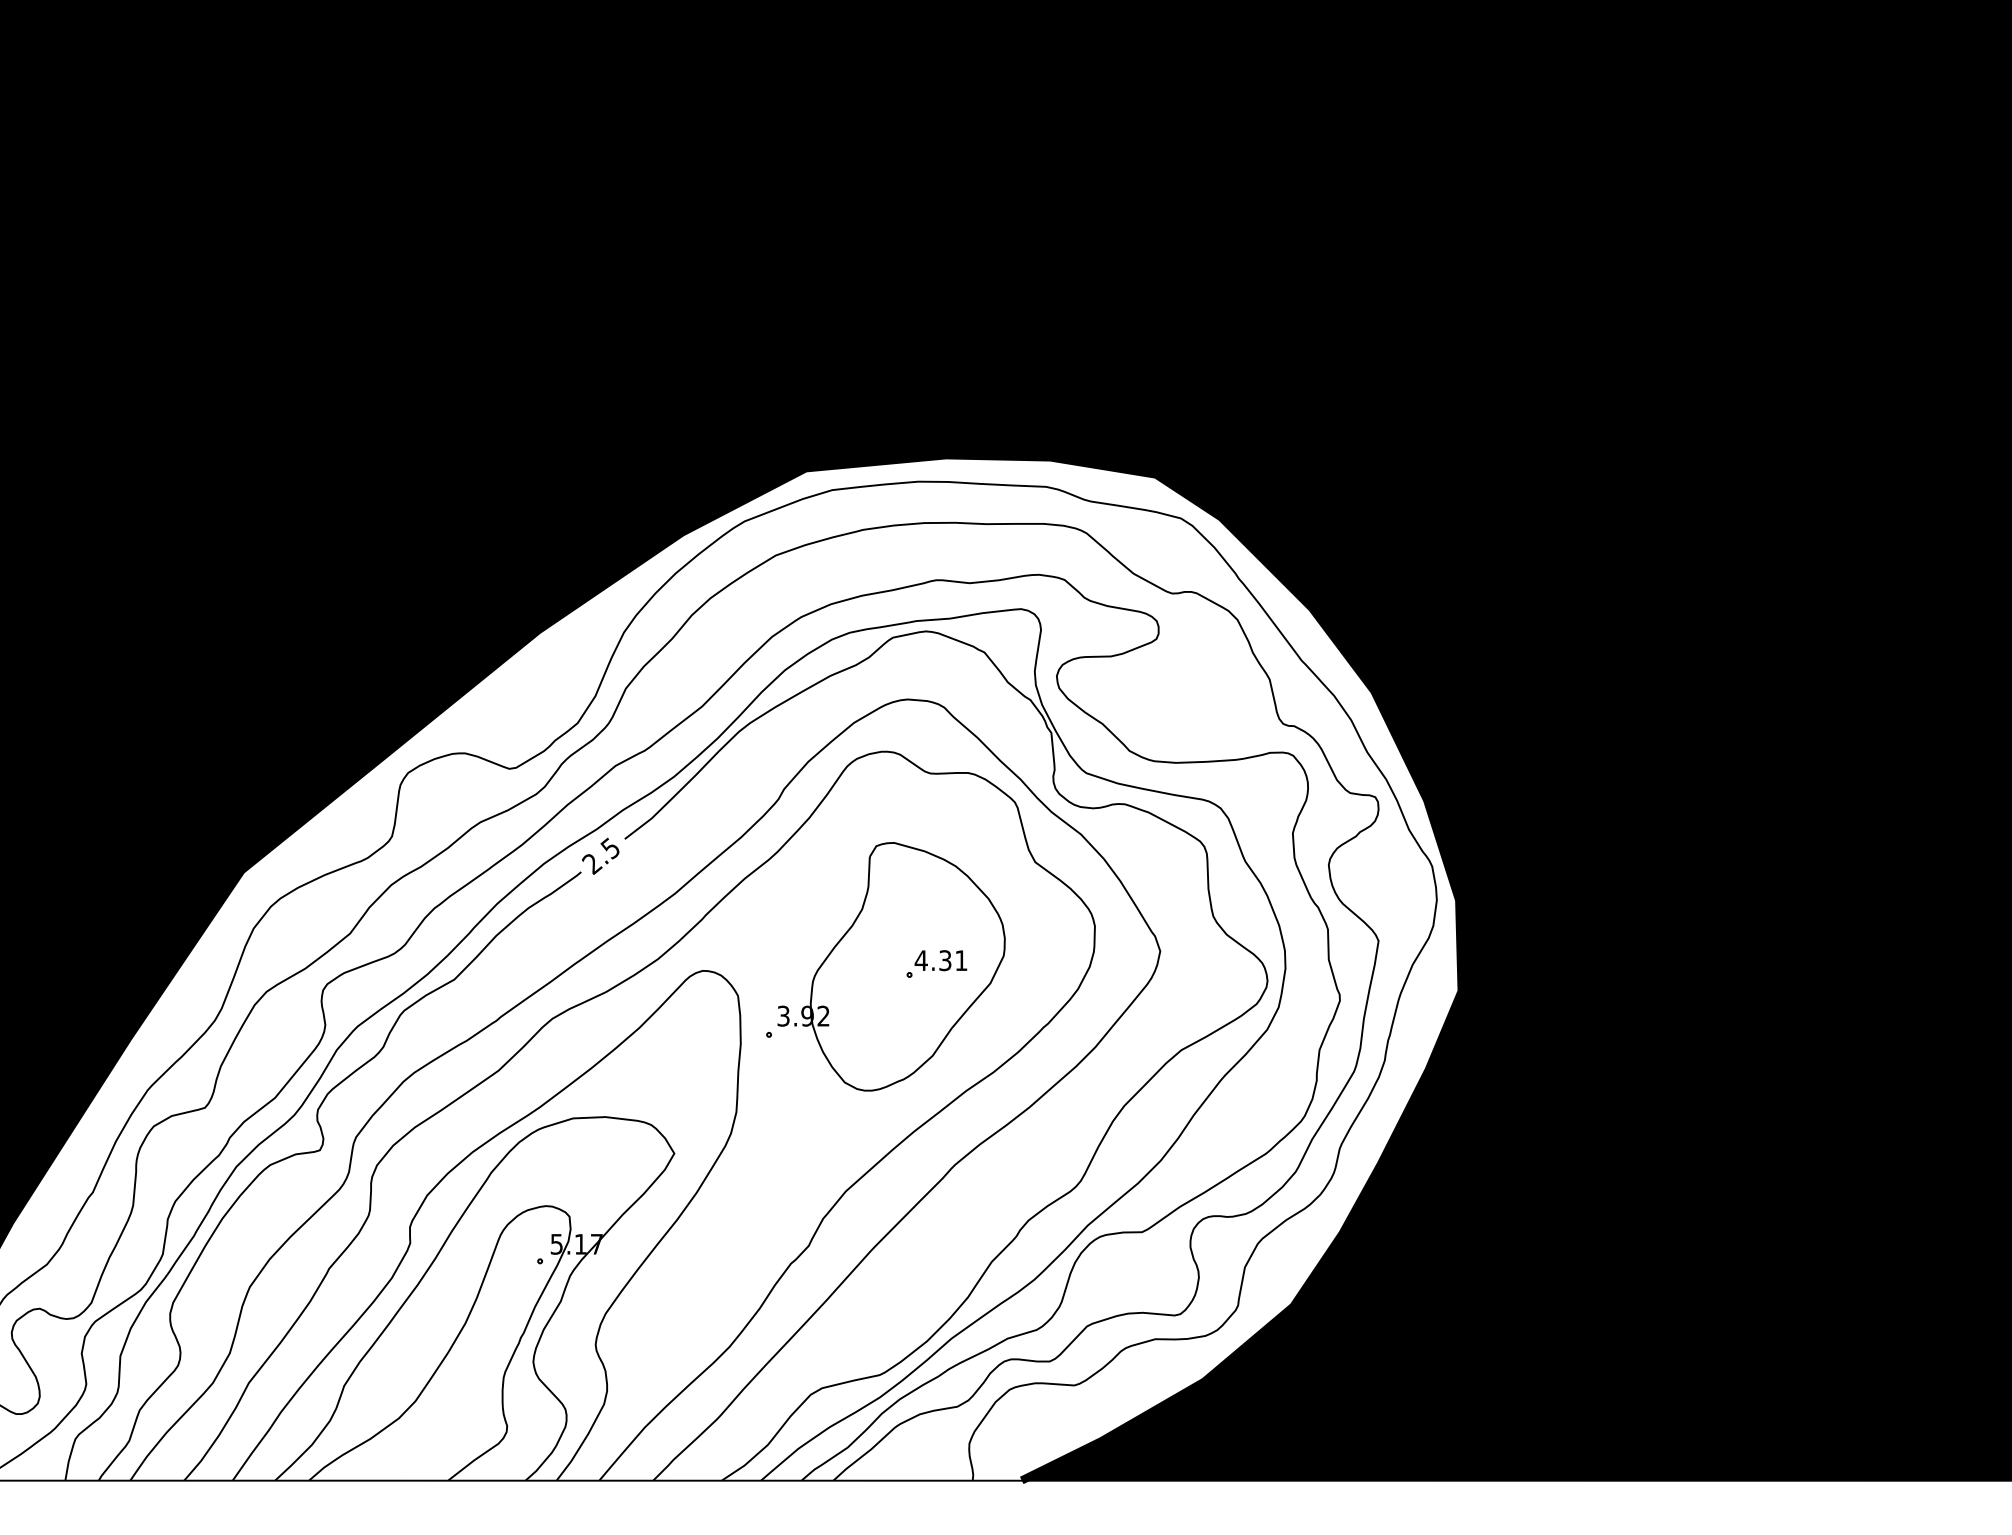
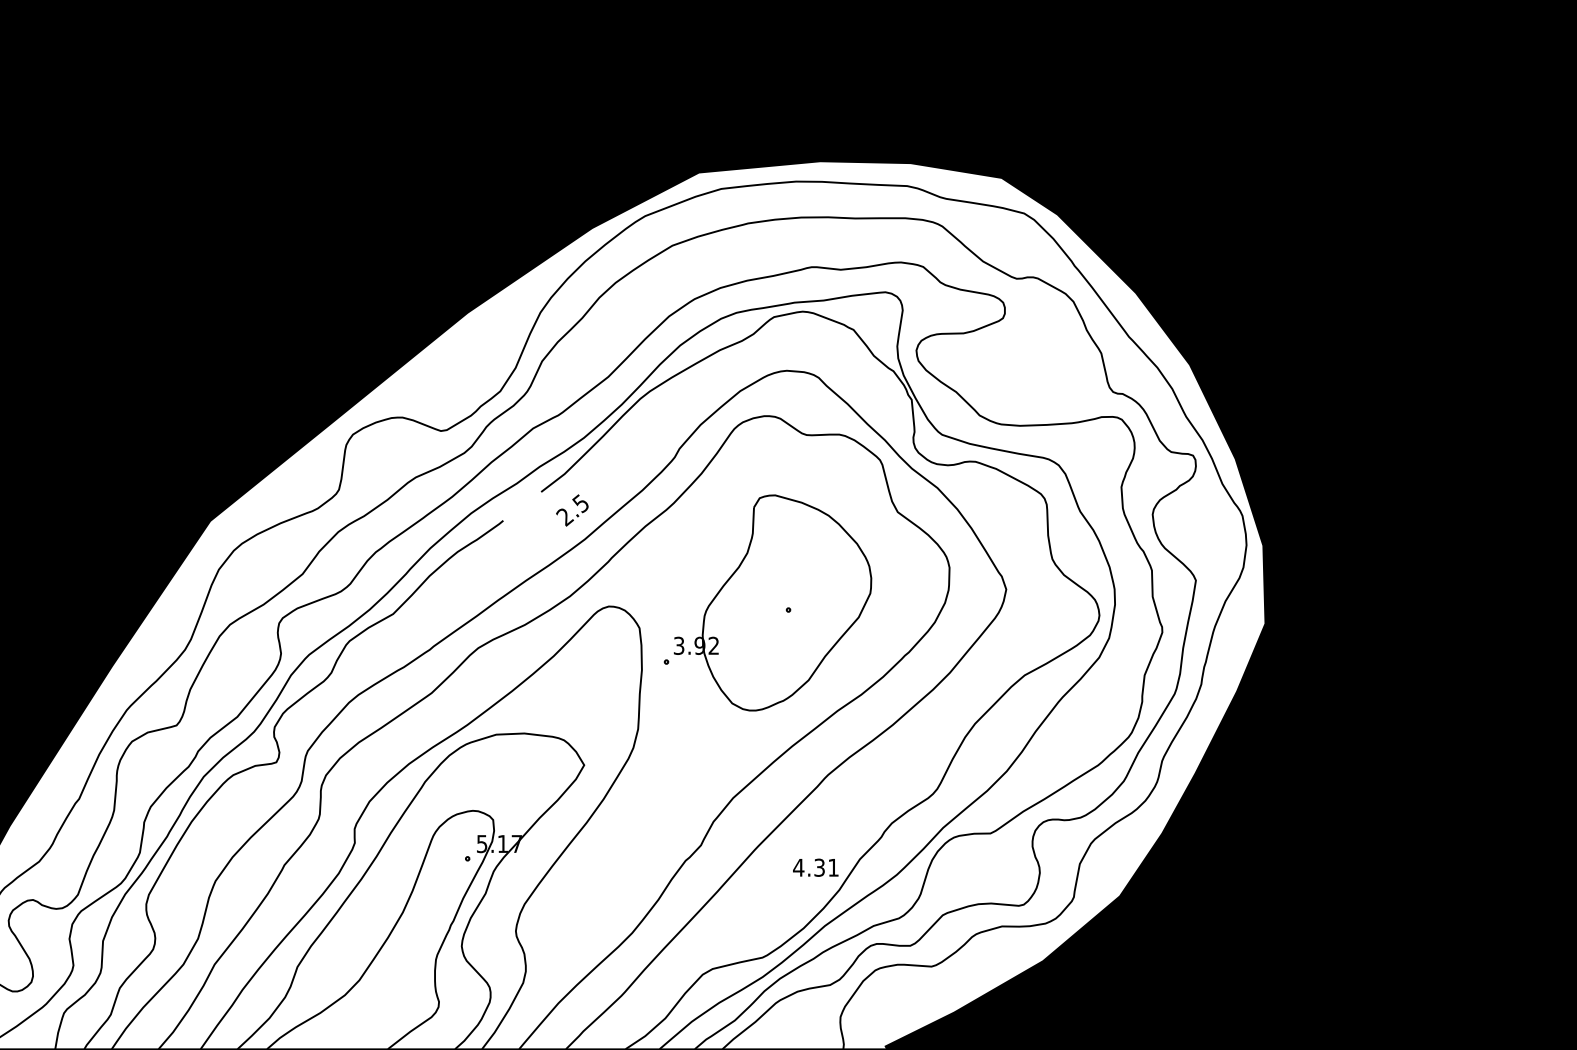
text: (600, 855) -> (572, 509), moved
text: (940, 960) -> (815, 867), moved

